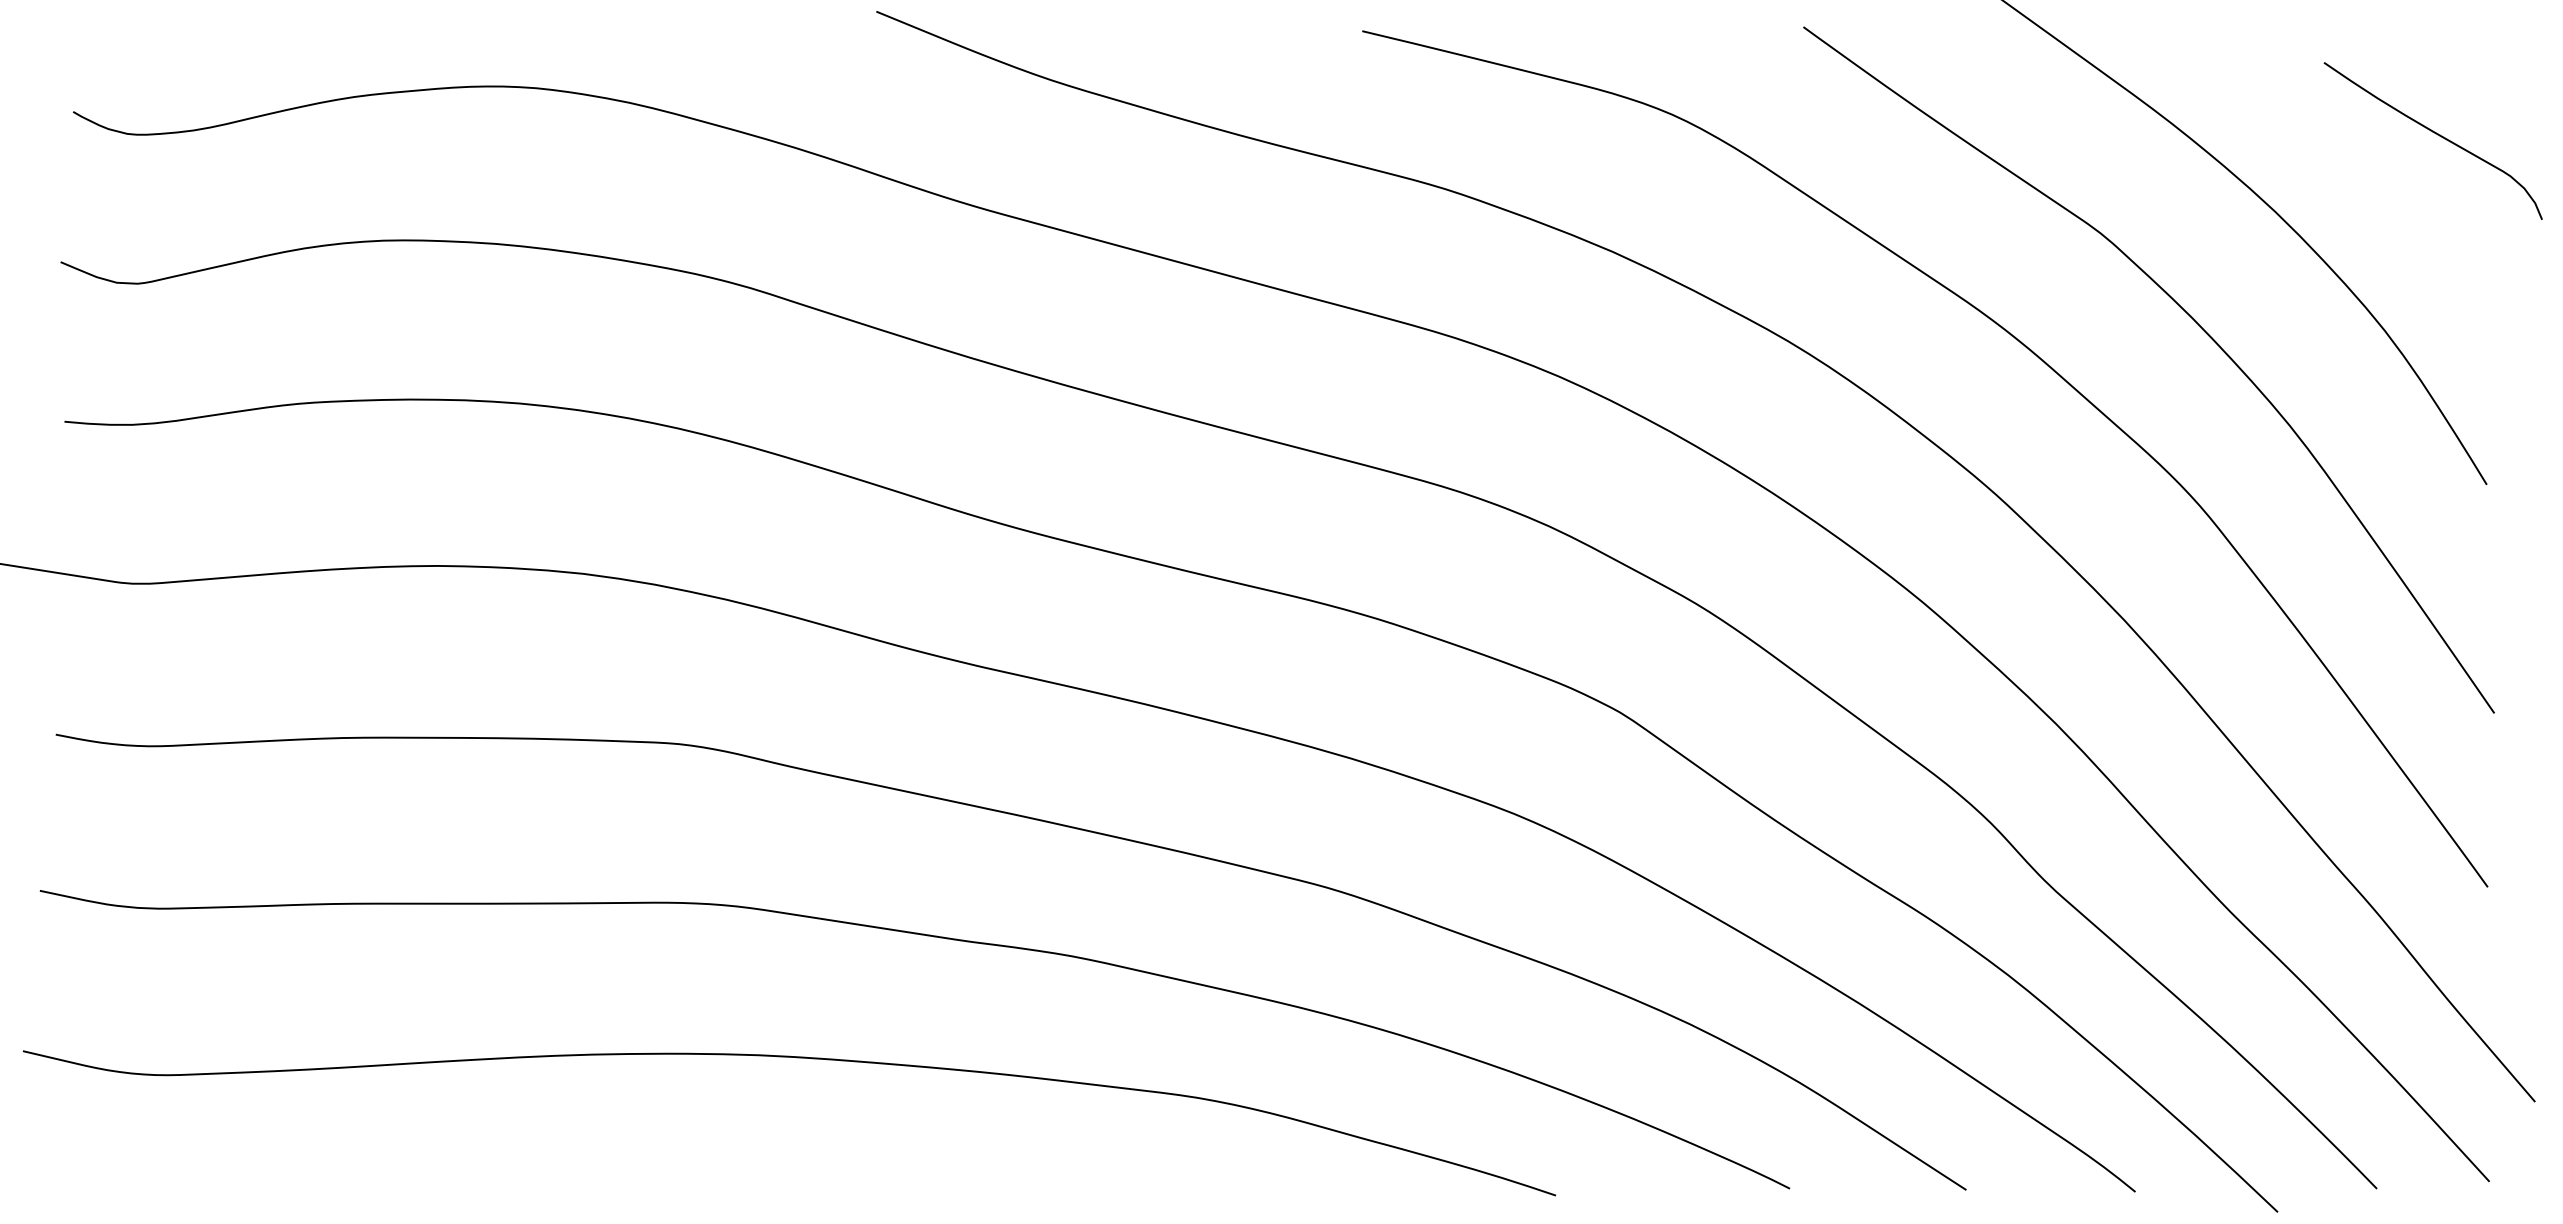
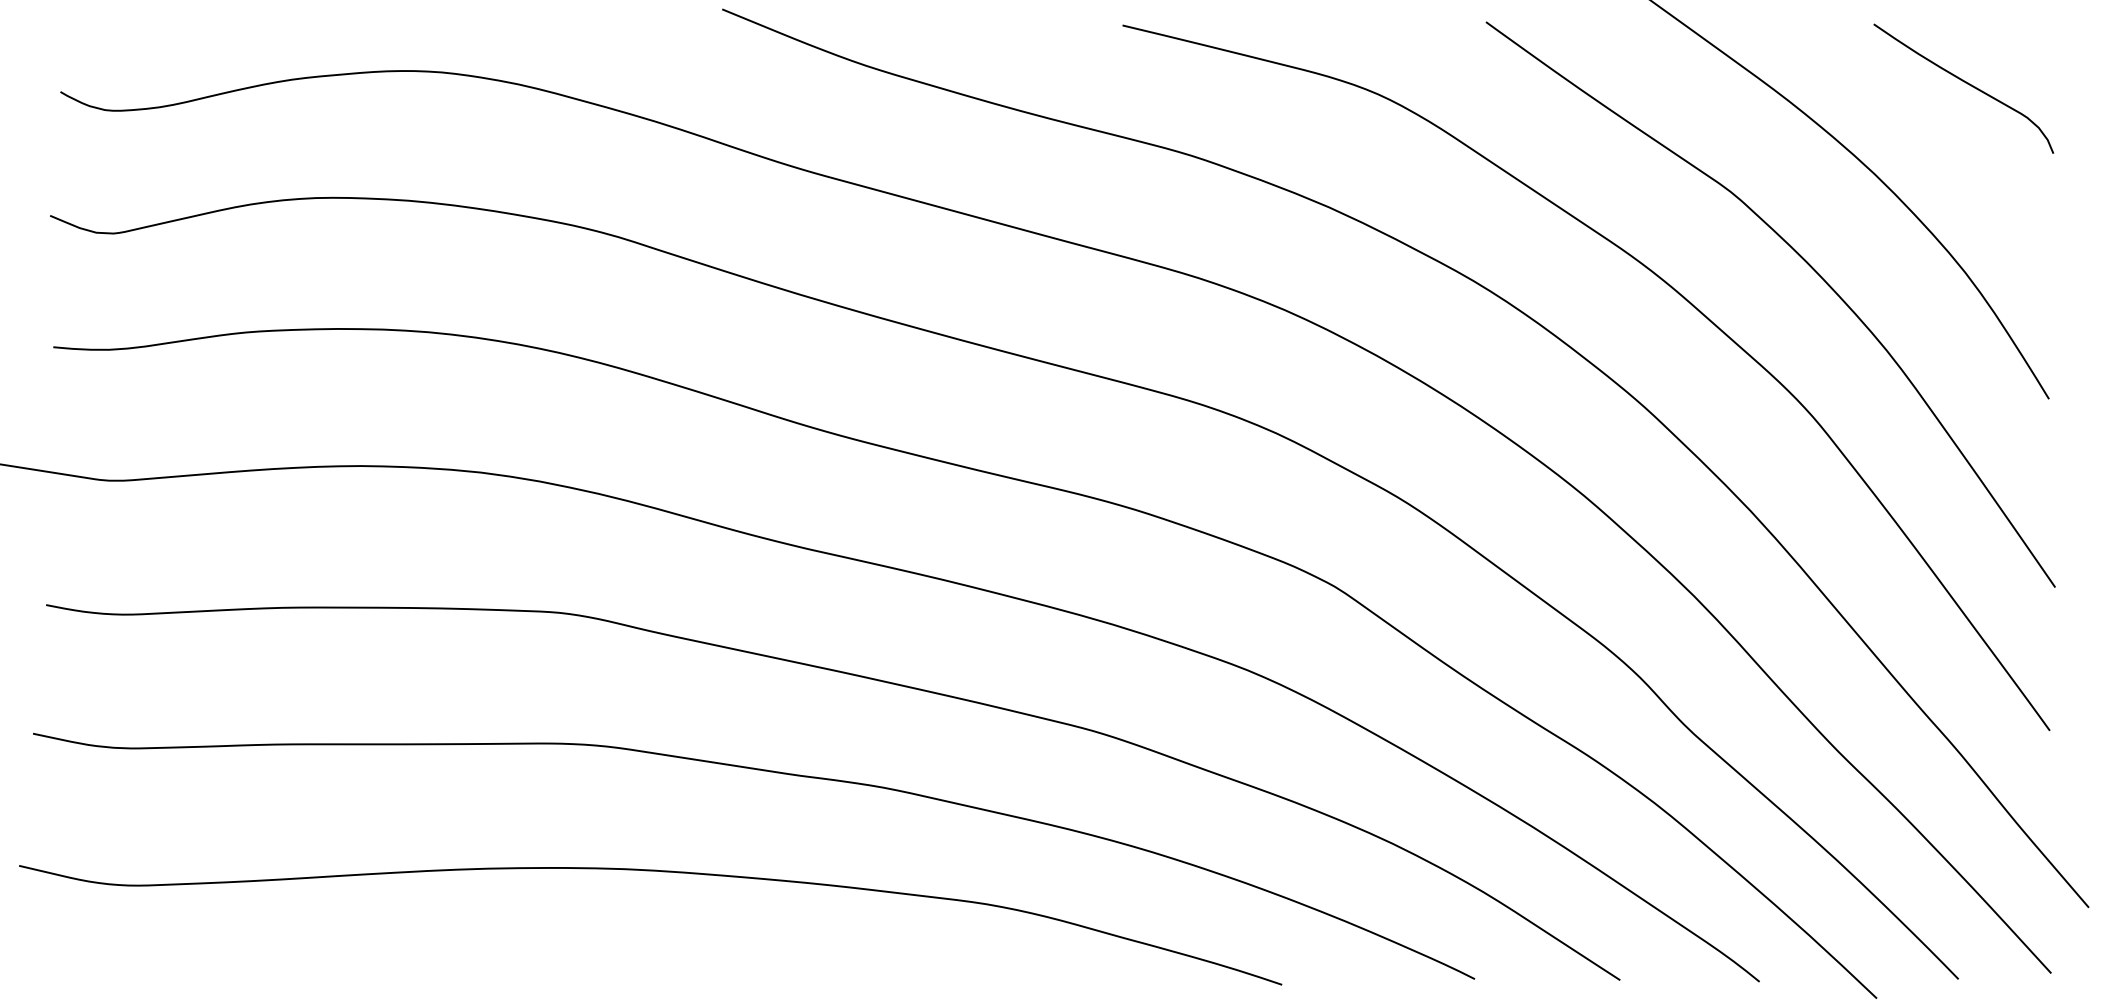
curve: (2435, 134) -> (1965, 83), moved

